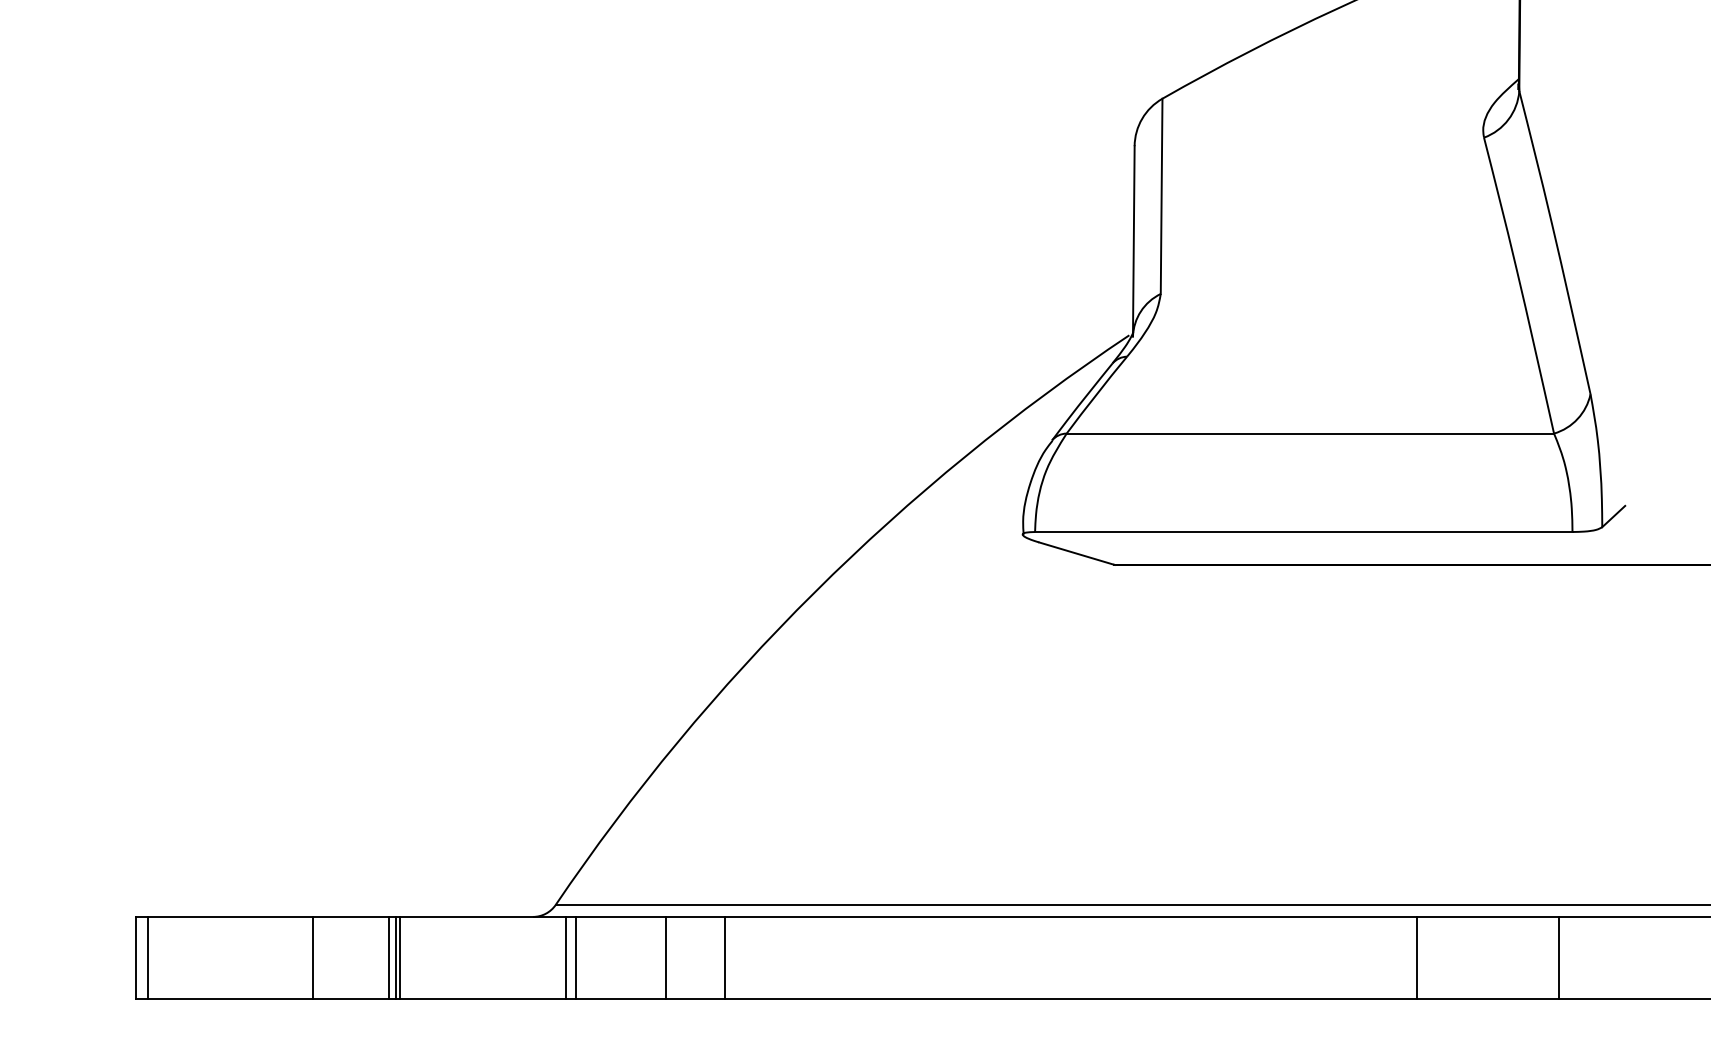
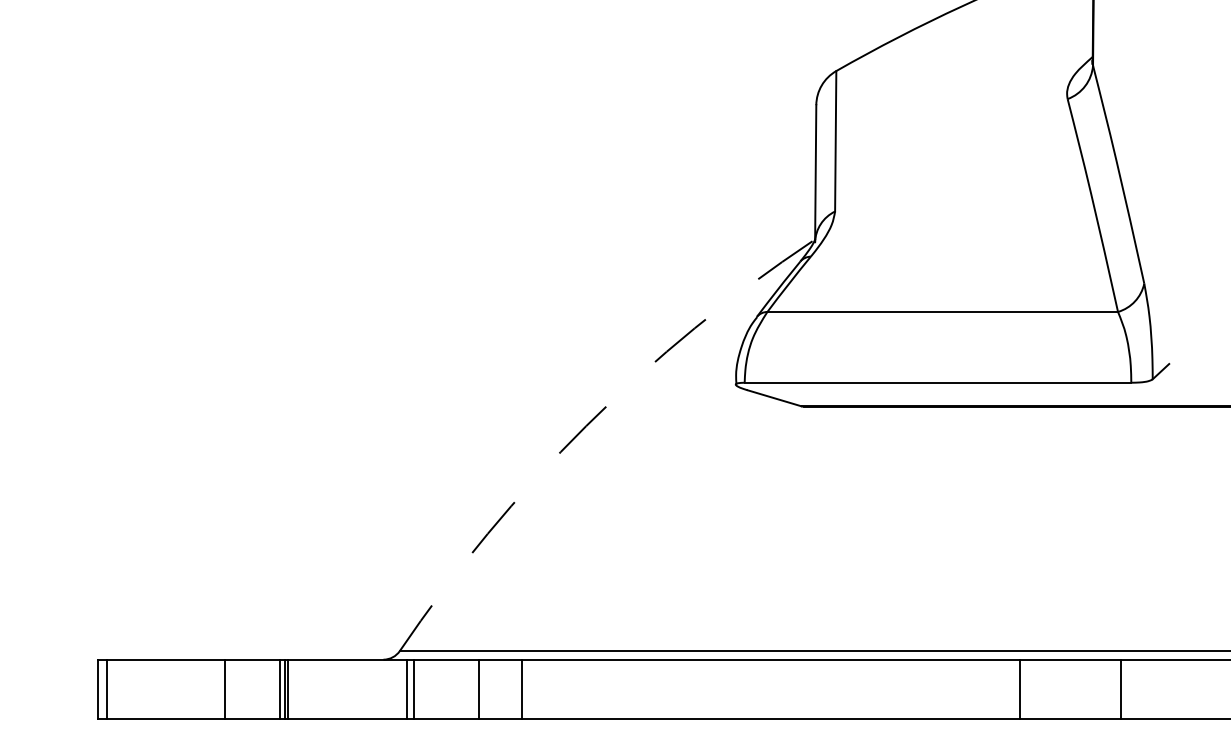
arc: (814, 592) -> (586, 426), solid -> dashed

